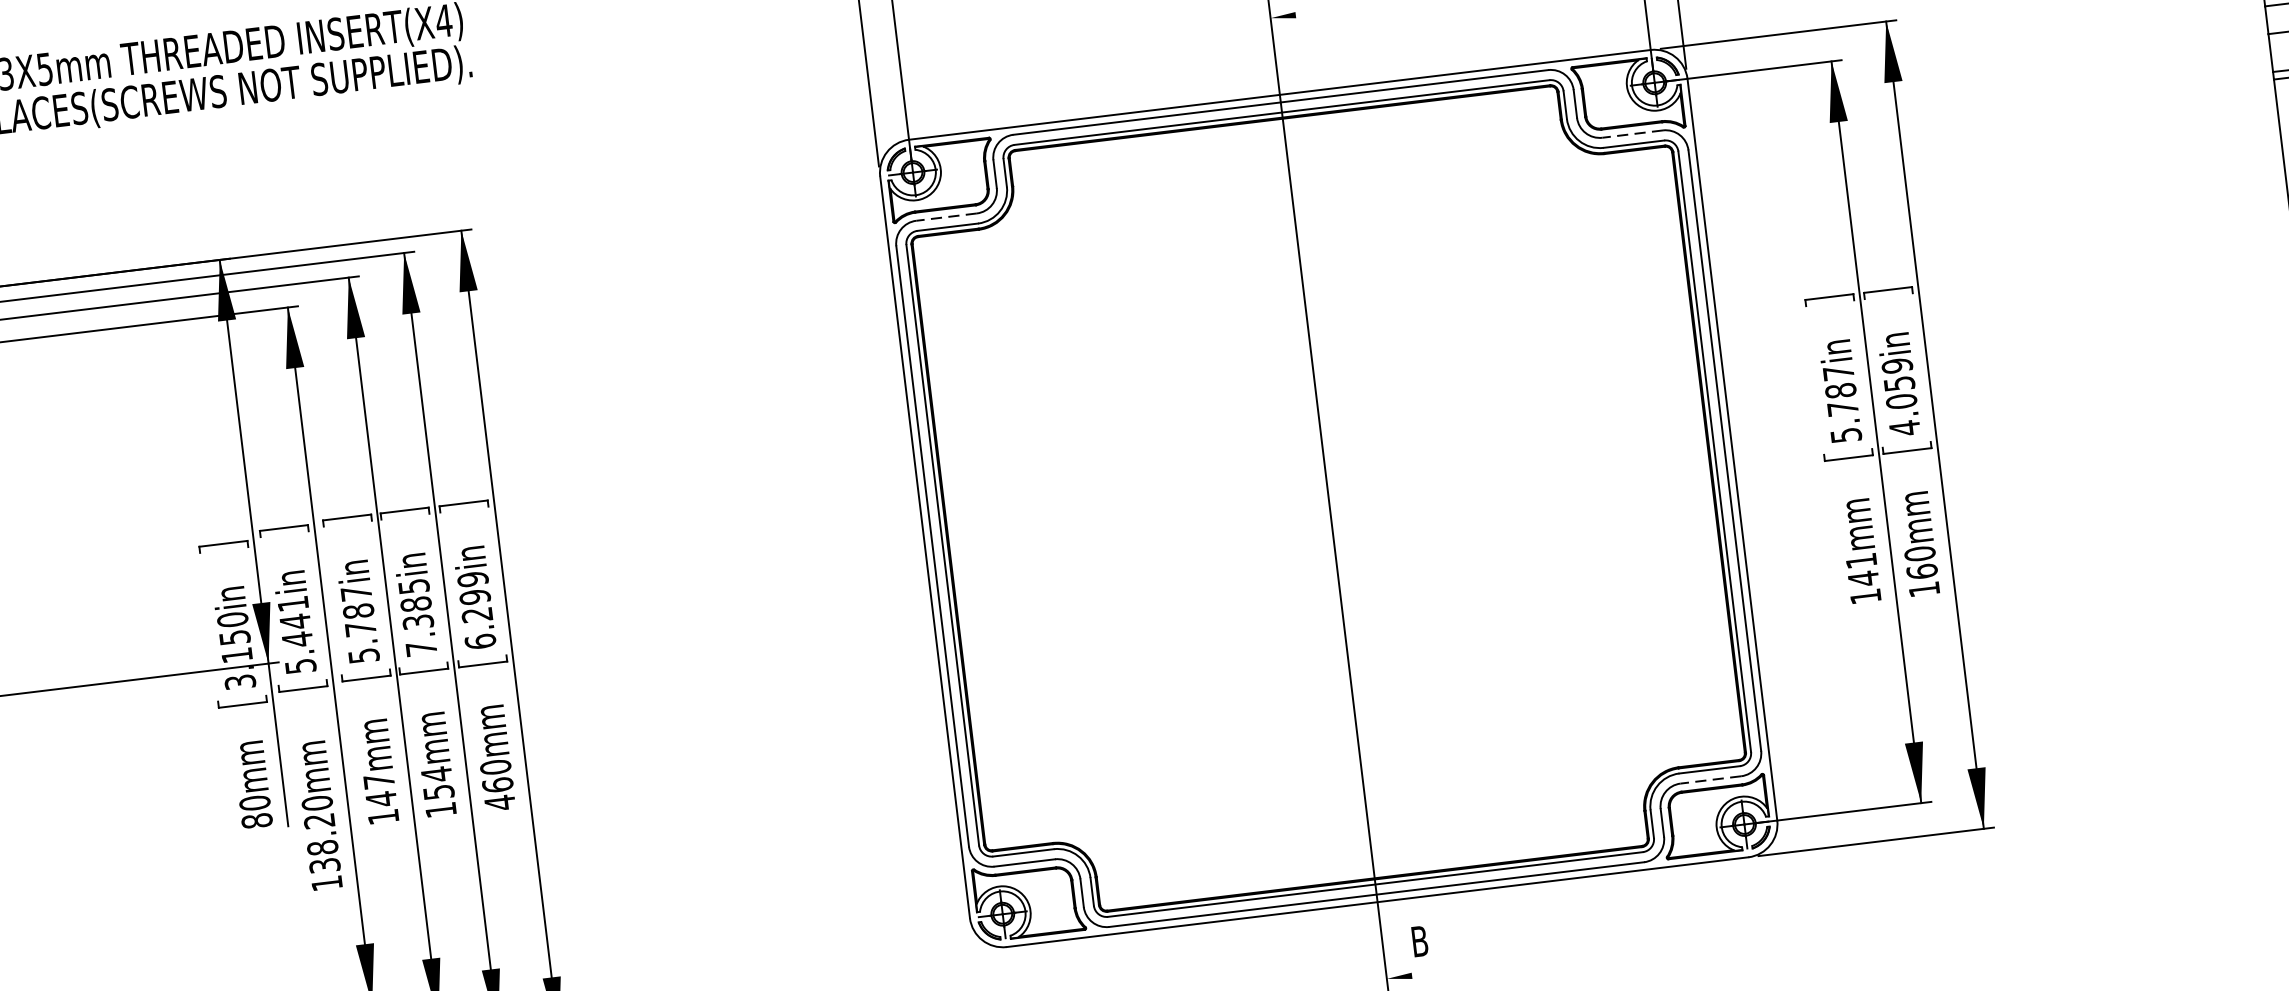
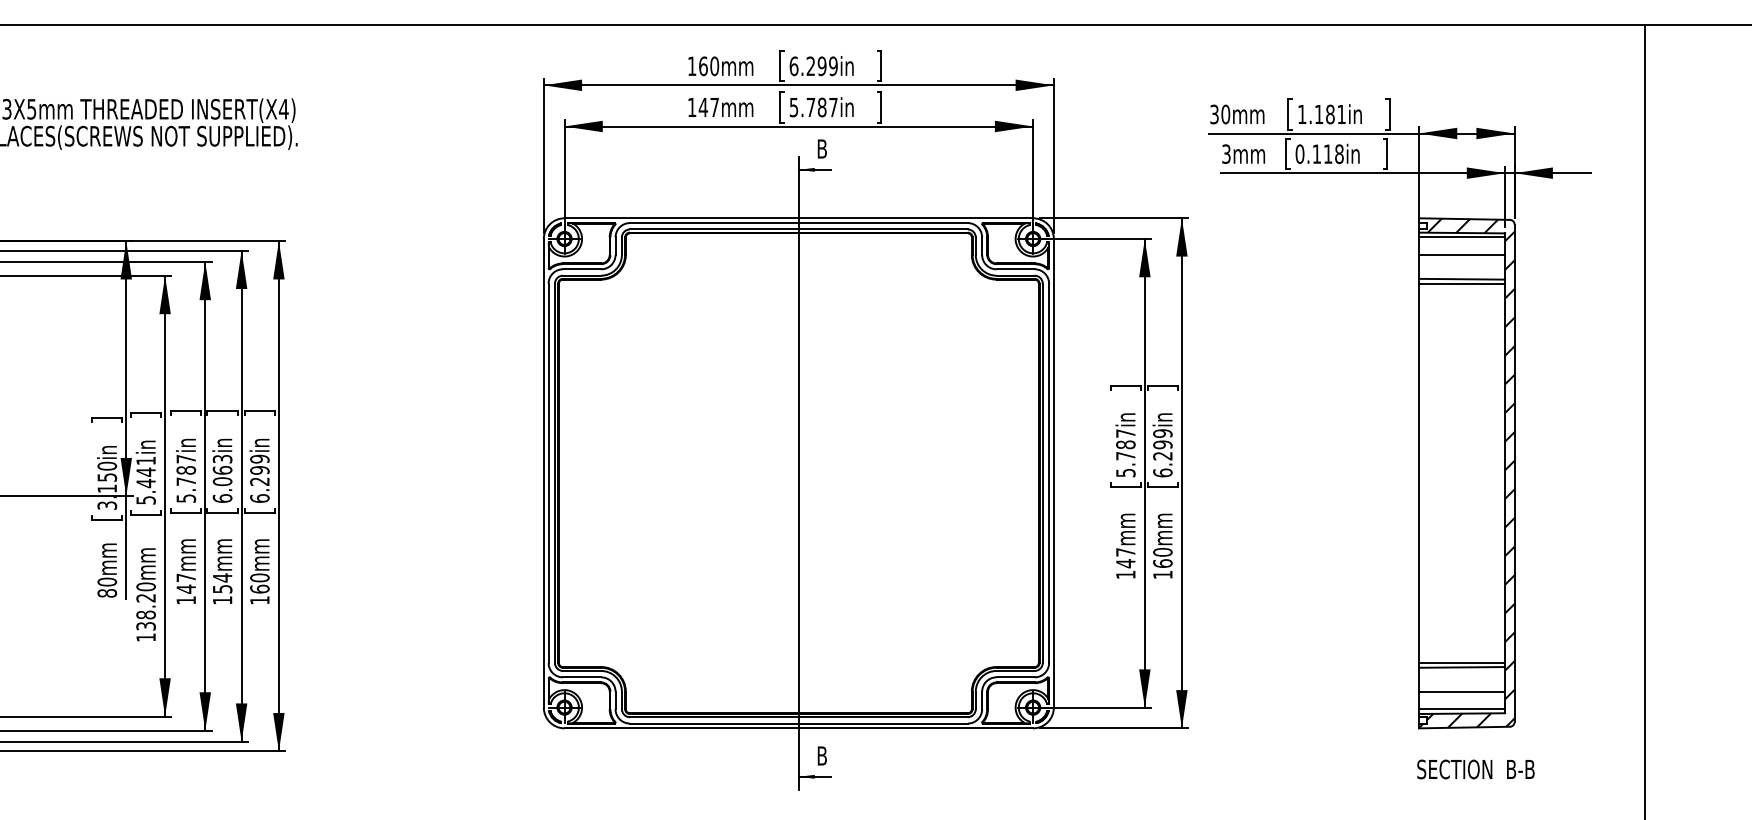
line: (1295, 14) -> (814, 169), added
line: (1632, 134) -> (1015, 269), dashed -> solid
line: (945, 217) -> (581, 269), dashed -> solid
text: (1901, 405) -> (1162, 458), 4.059in -> 6.299in
text: (1860, 561) -> (1125, 552), 141mm -> 147mm
text: (417, 617) -> (222, 478), 7.385in -> 6.063in
line: (1710, 780) -> (1015, 677), dashed -> solid
text: (499, 803) -> (259, 600), 460mm -> 160mm
line: (1411, 975) -> (814, 776), added

